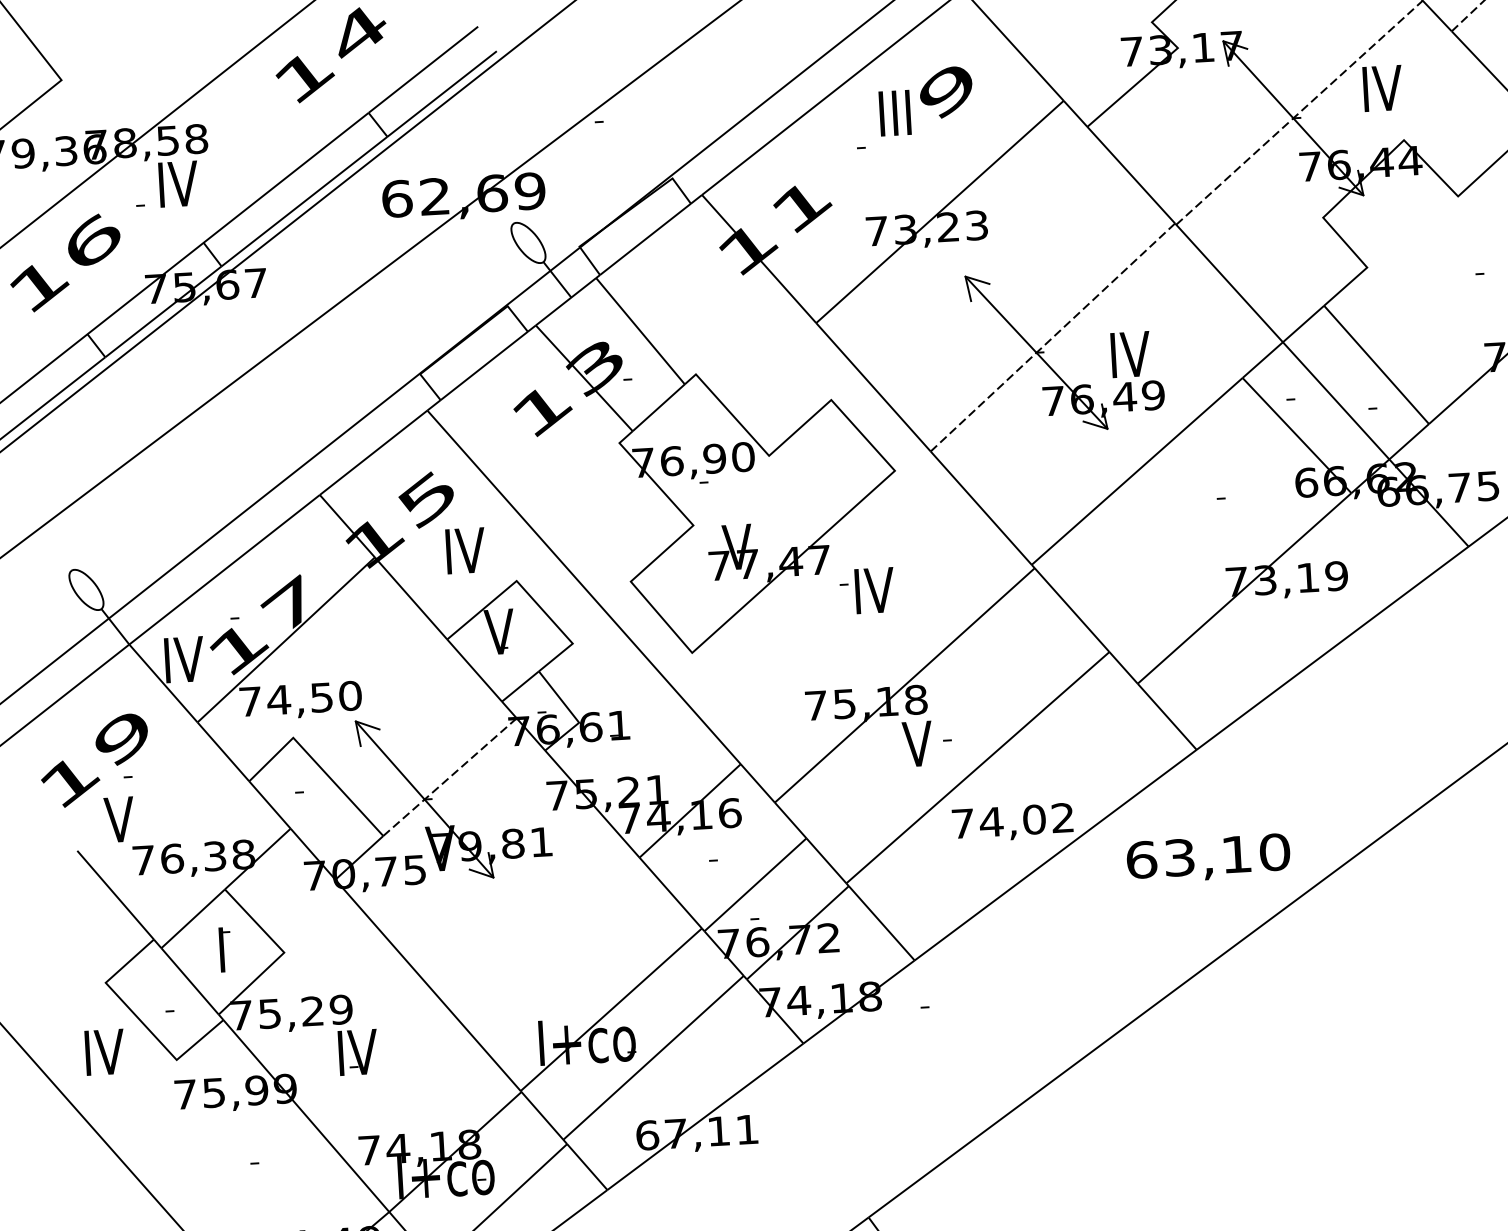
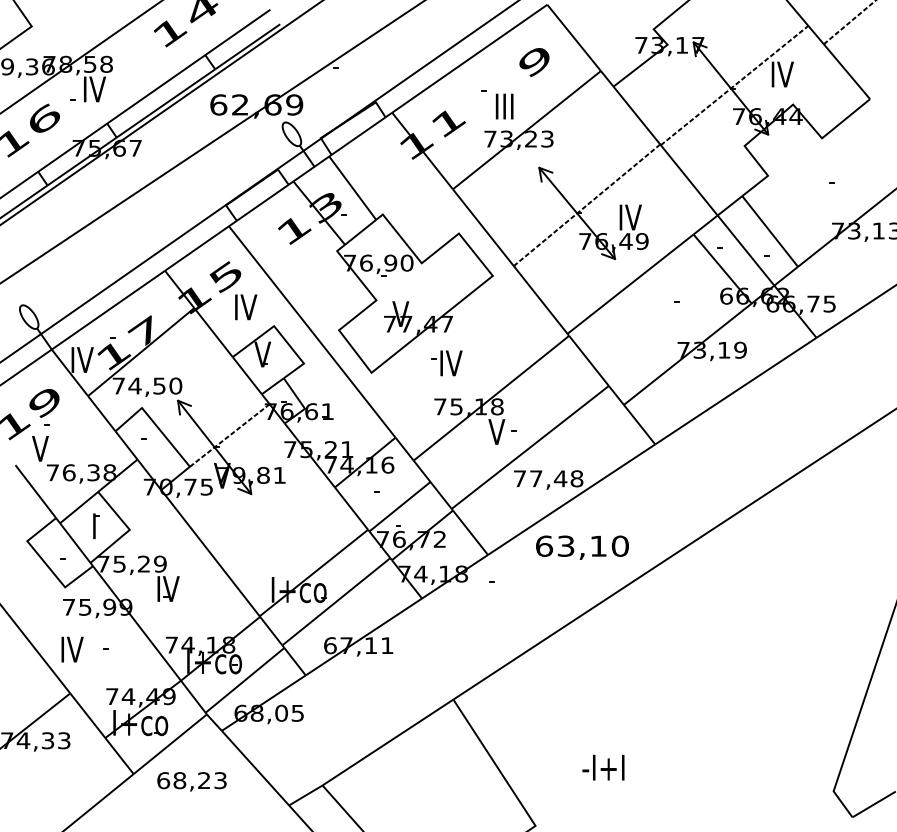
text: (894, 113) -> (504, 106), moved
part: (866, 591) -> (446, 363), moved
text: (1027, 819) -> (556, 478), 74,02 -> 77,48
text: (1208, 858) -> (582, 547), moved
text: (104, 1052) -> (72, 649), moved

